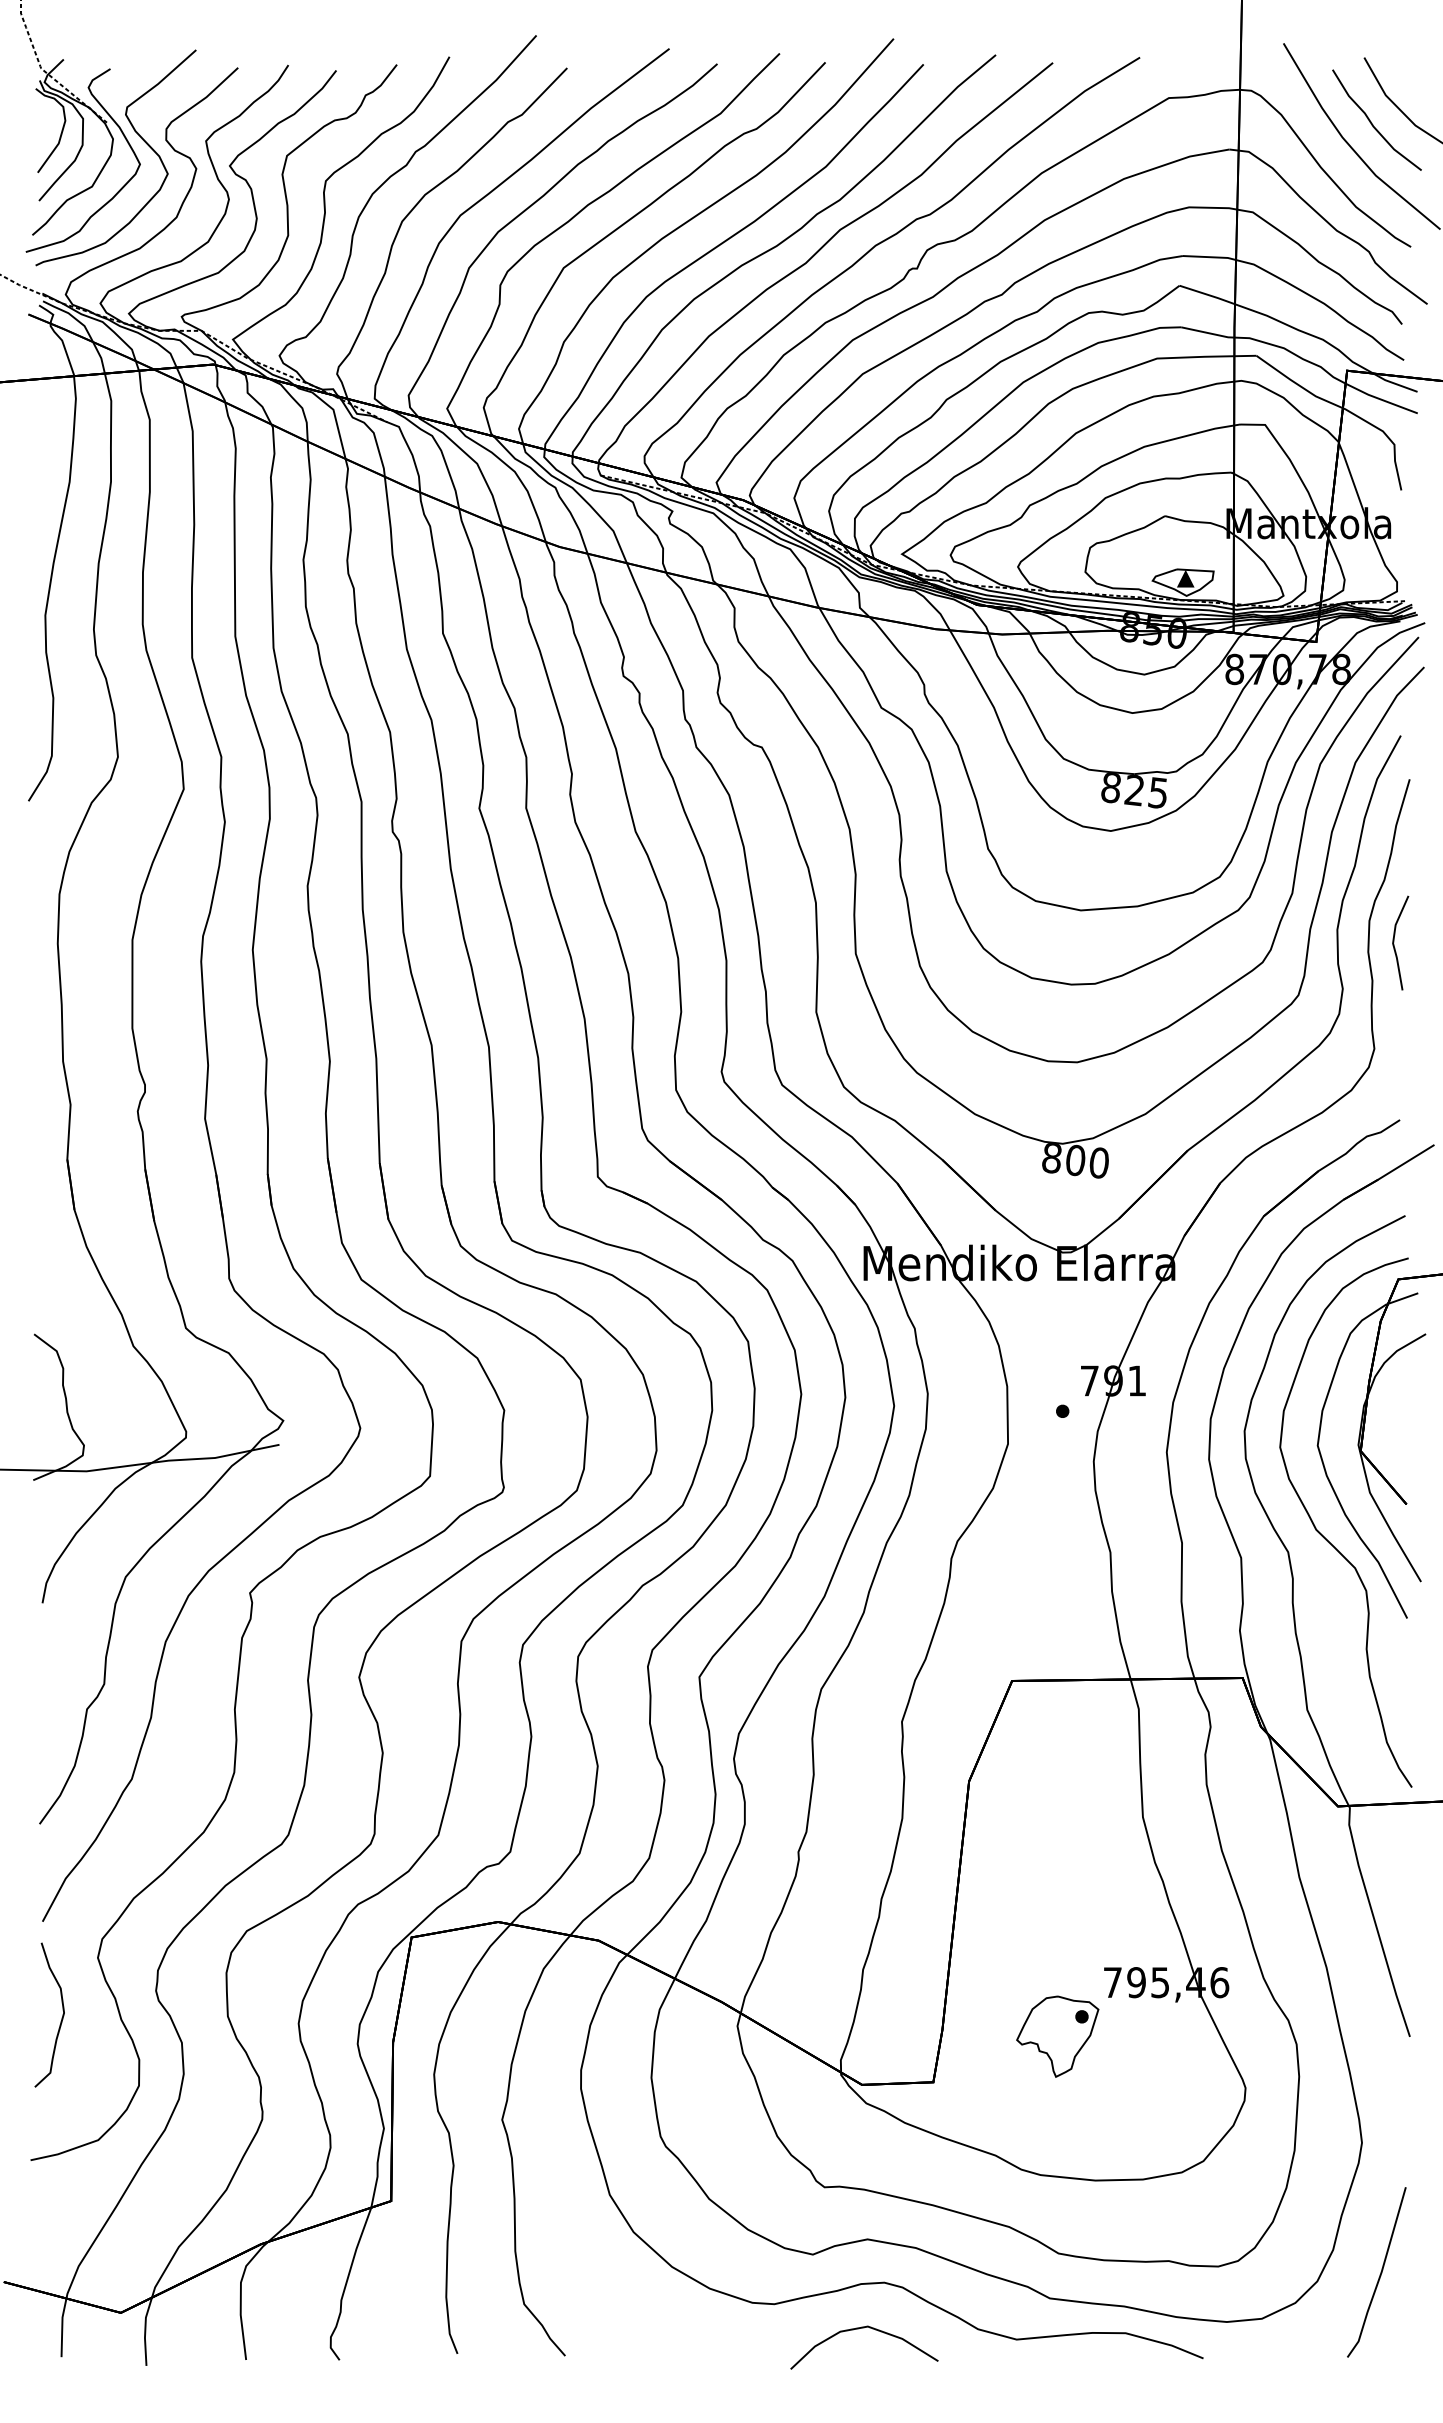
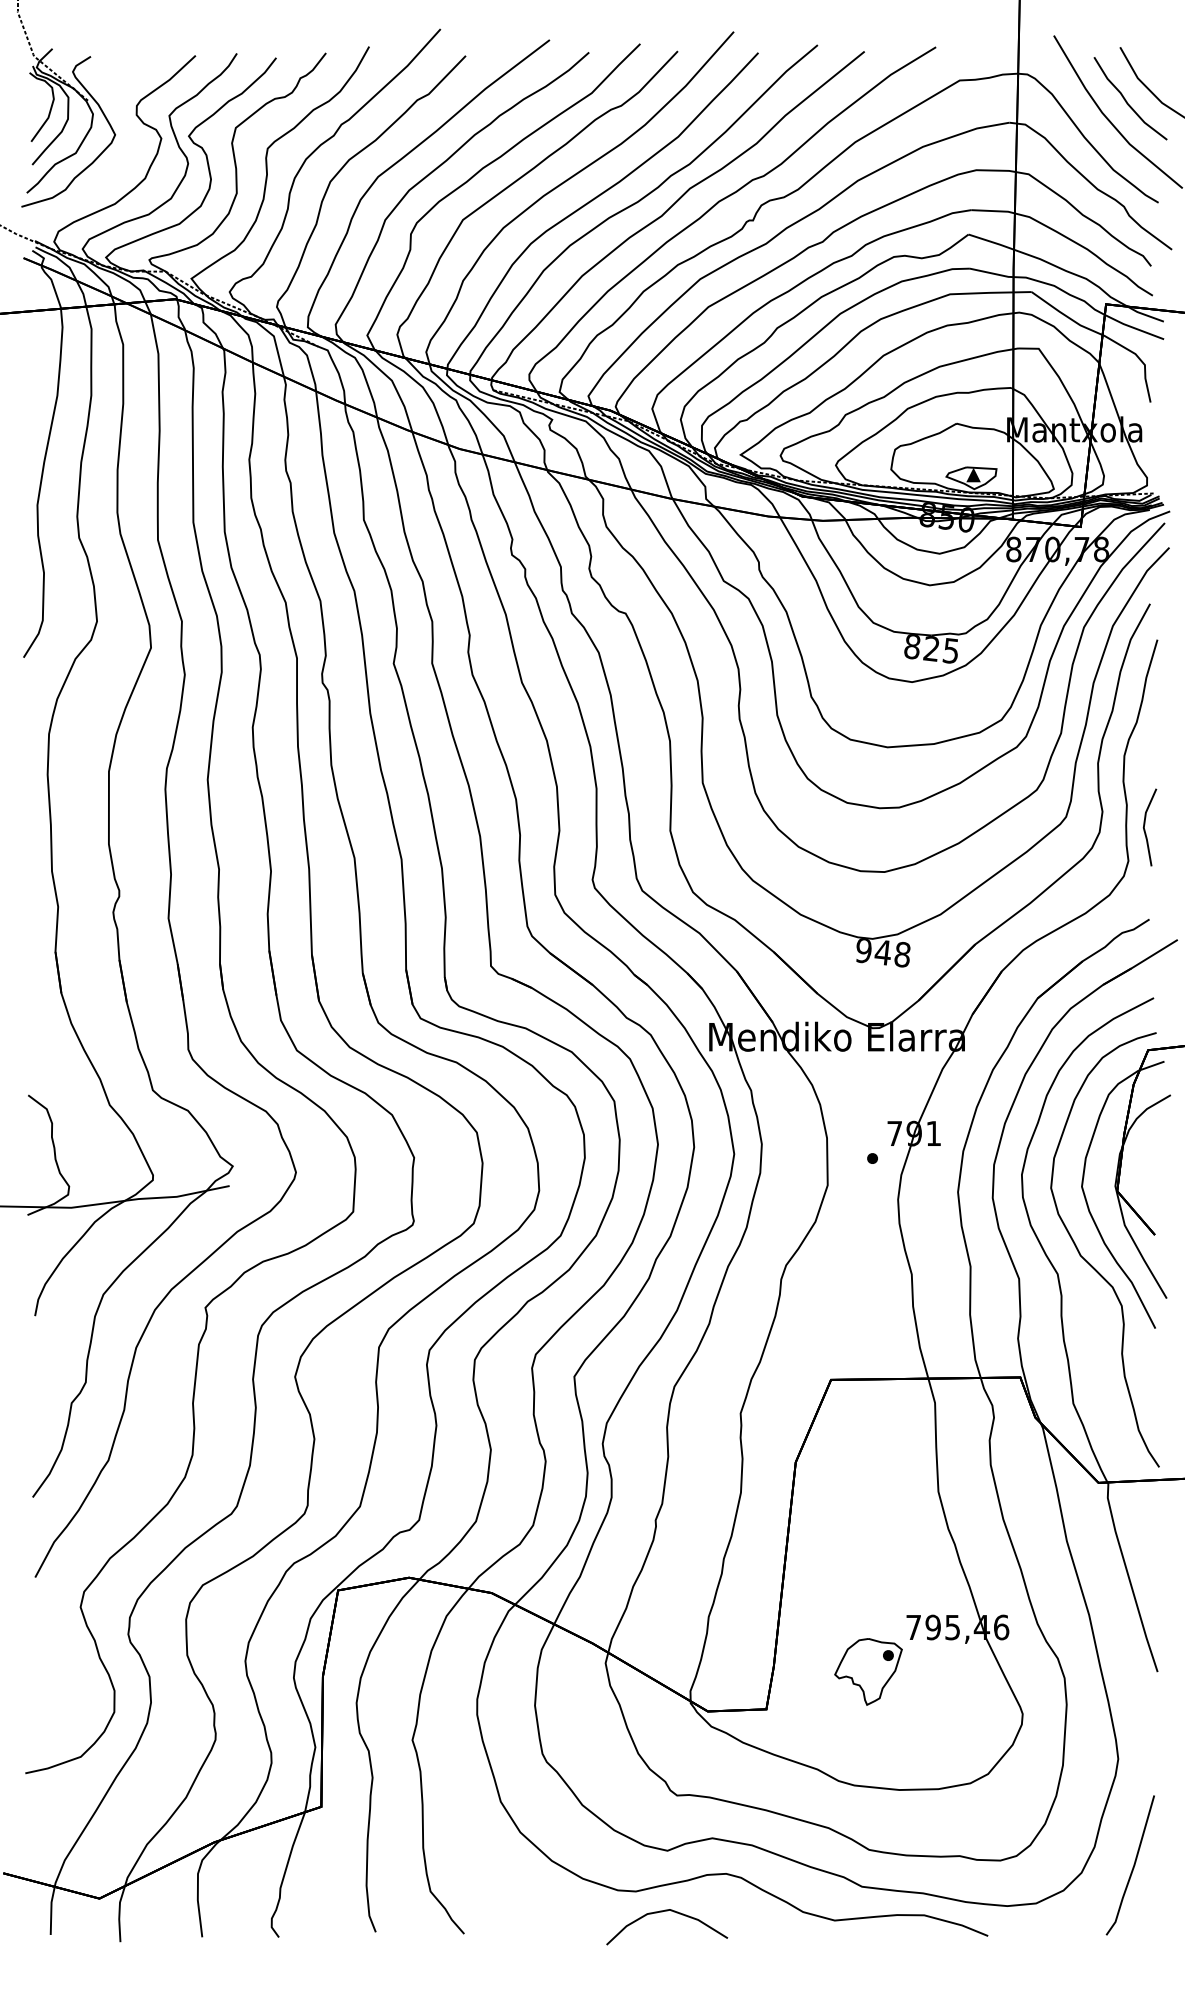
curve: (137, 134) -> (113, 110), removed
line: (1394, 942) -> (1144, 827), moved
text: (1075, 1161) -> (883, 953), 800 -> 948
curve: (61, 2017) -> (50, 1656), removed
curve: (858, 2329) -> (662, 1912), moved

